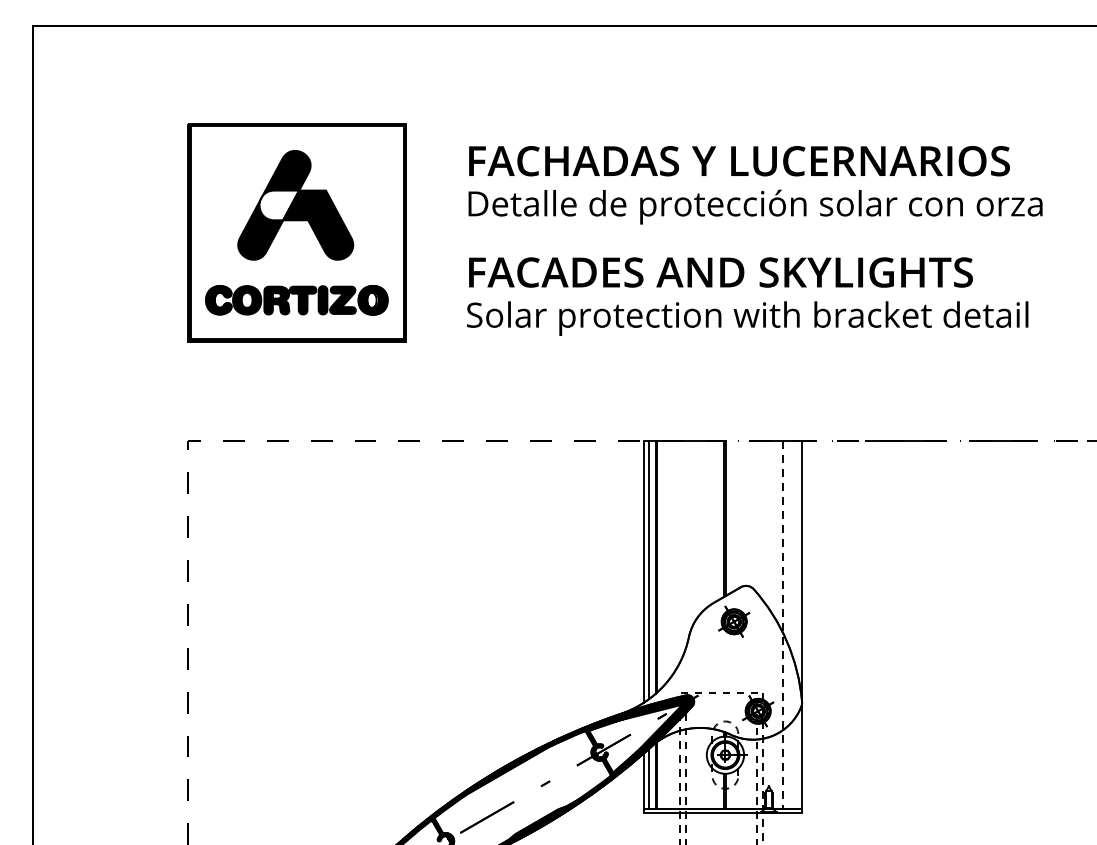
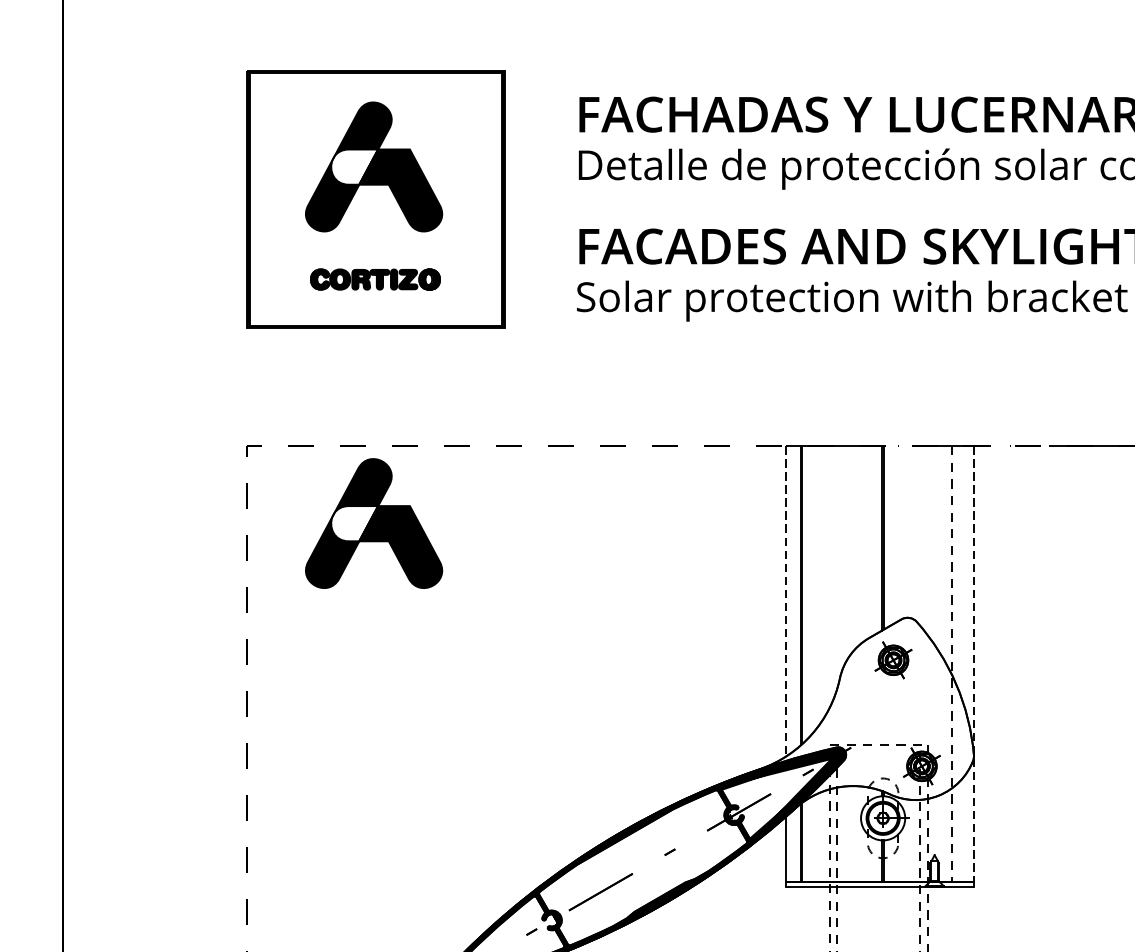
part: (296, 300) -> (374, 279), size x0.6
part: (295, 506) -> (373, 523), added
line: (648, 570) -> (791, 599), removed
line: (643, 572) -> (786, 601), solid -> dashed
line: (802, 625) -> (974, 664), solid -> dashed
line: (648, 779) -> (791, 847), removed

